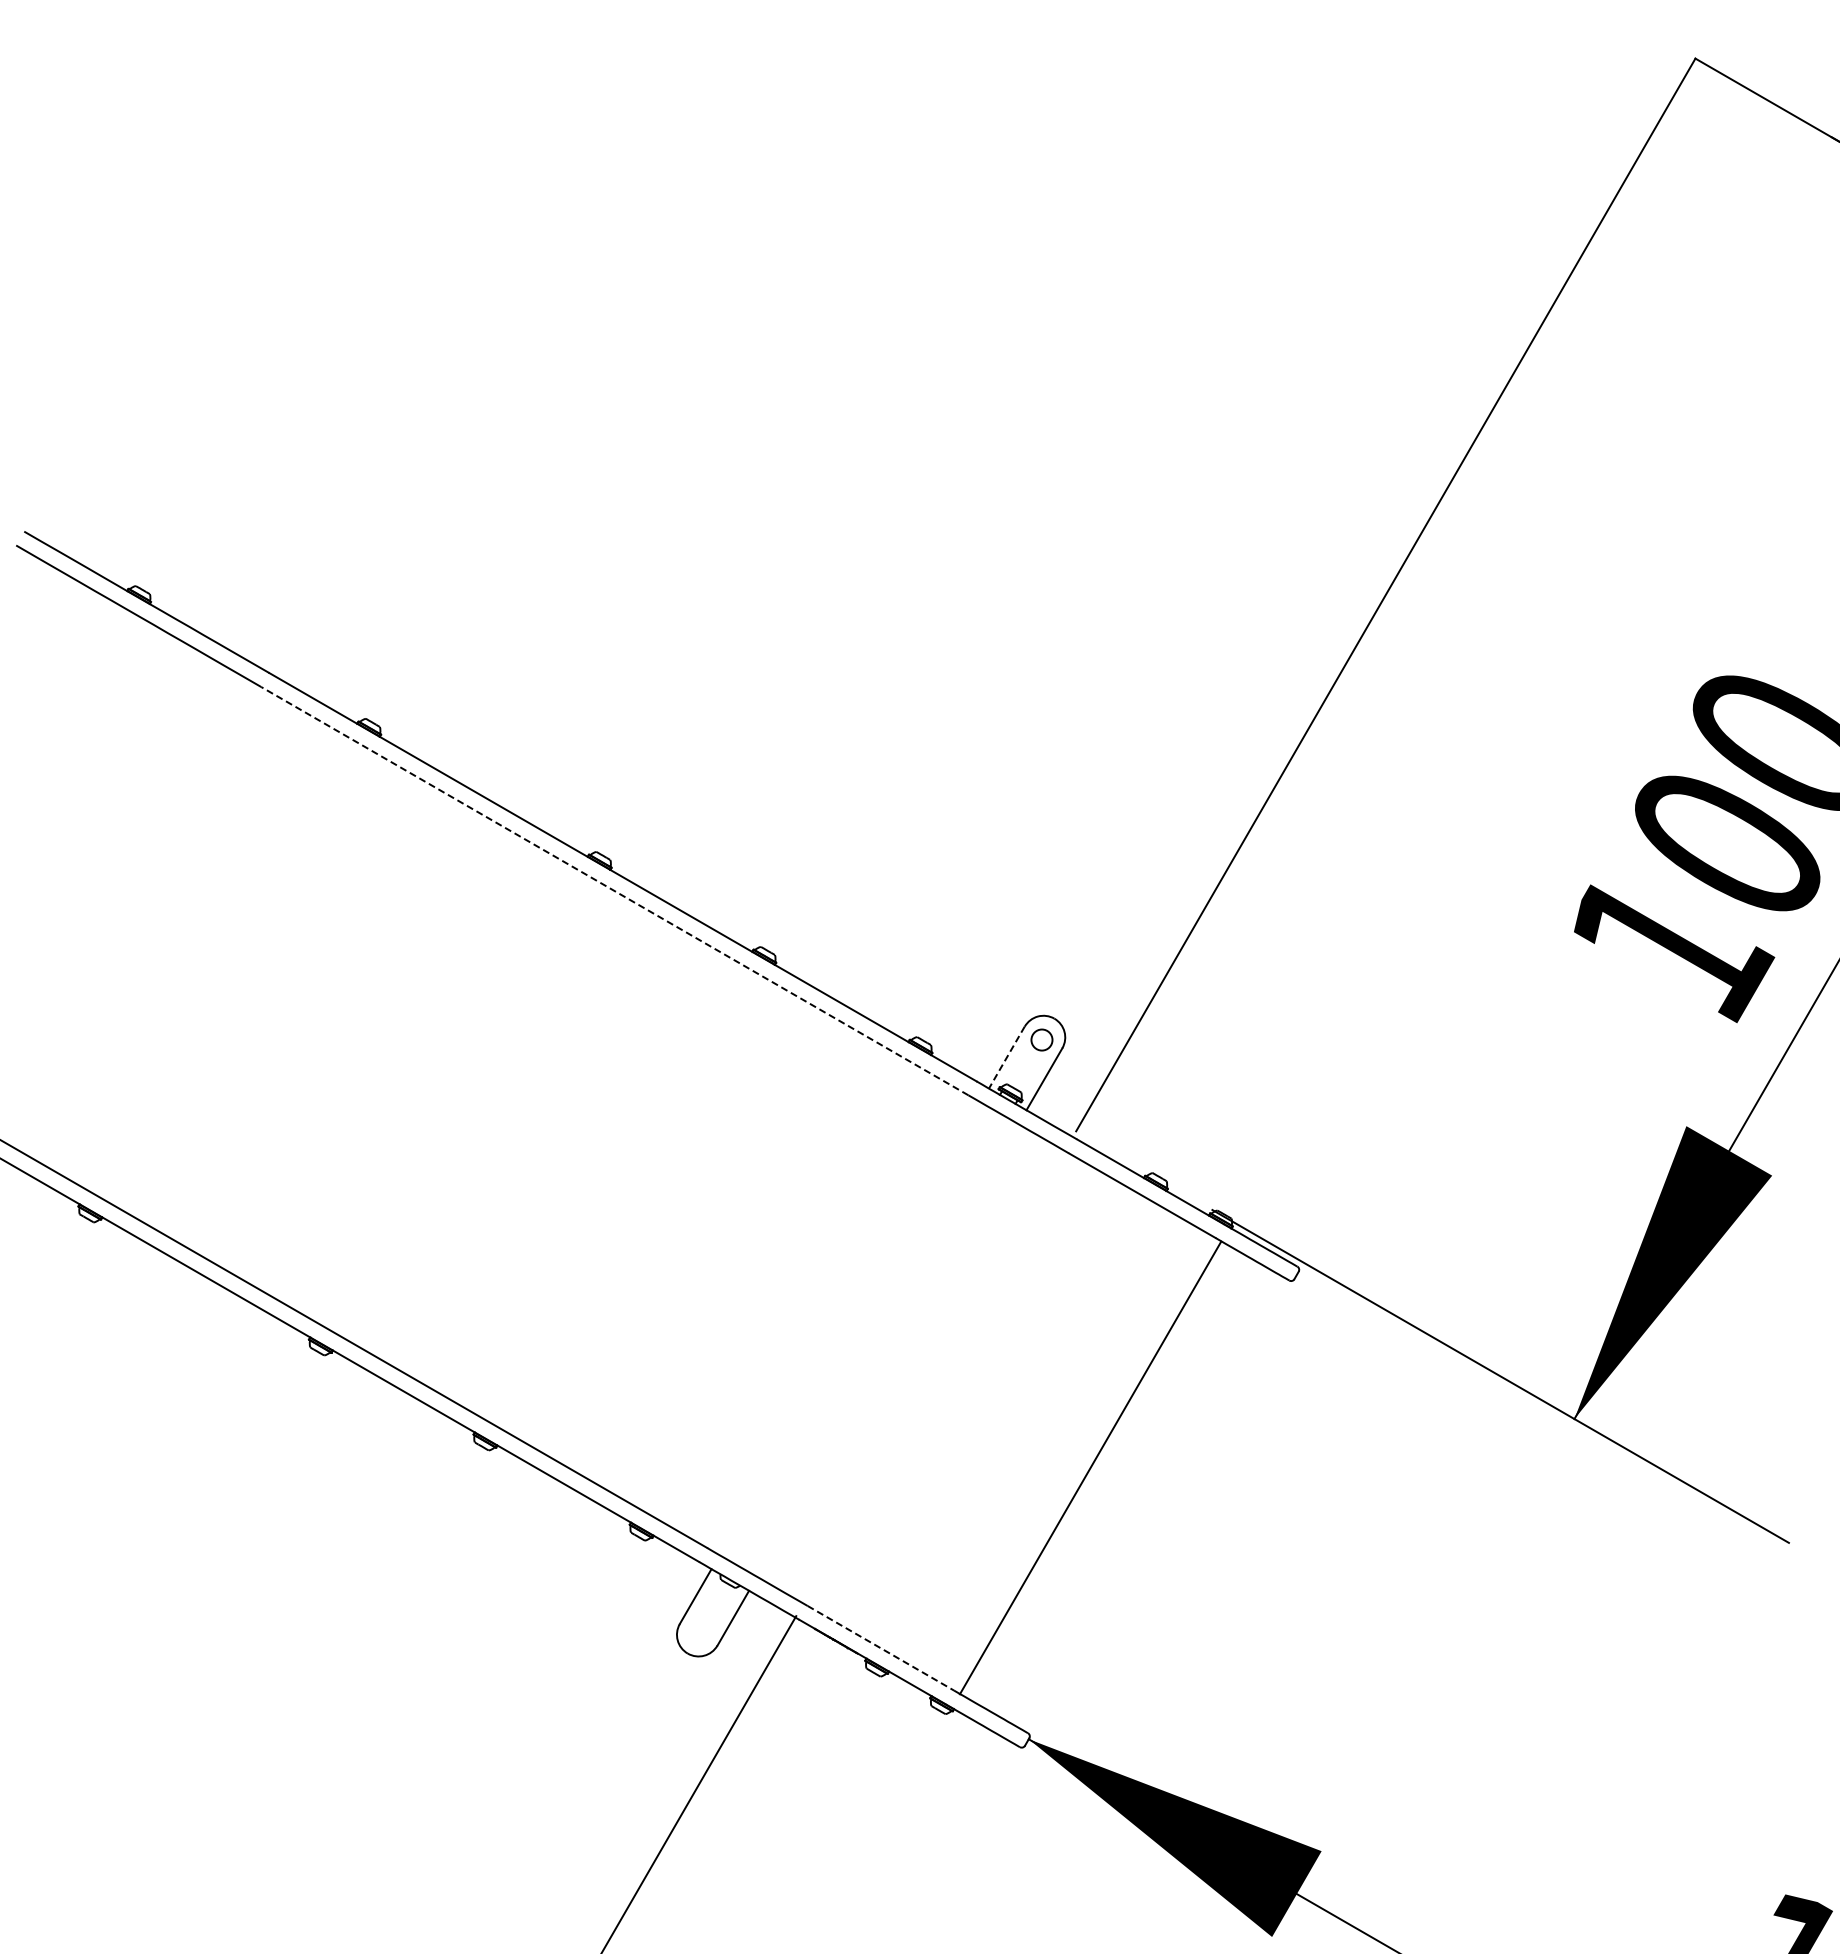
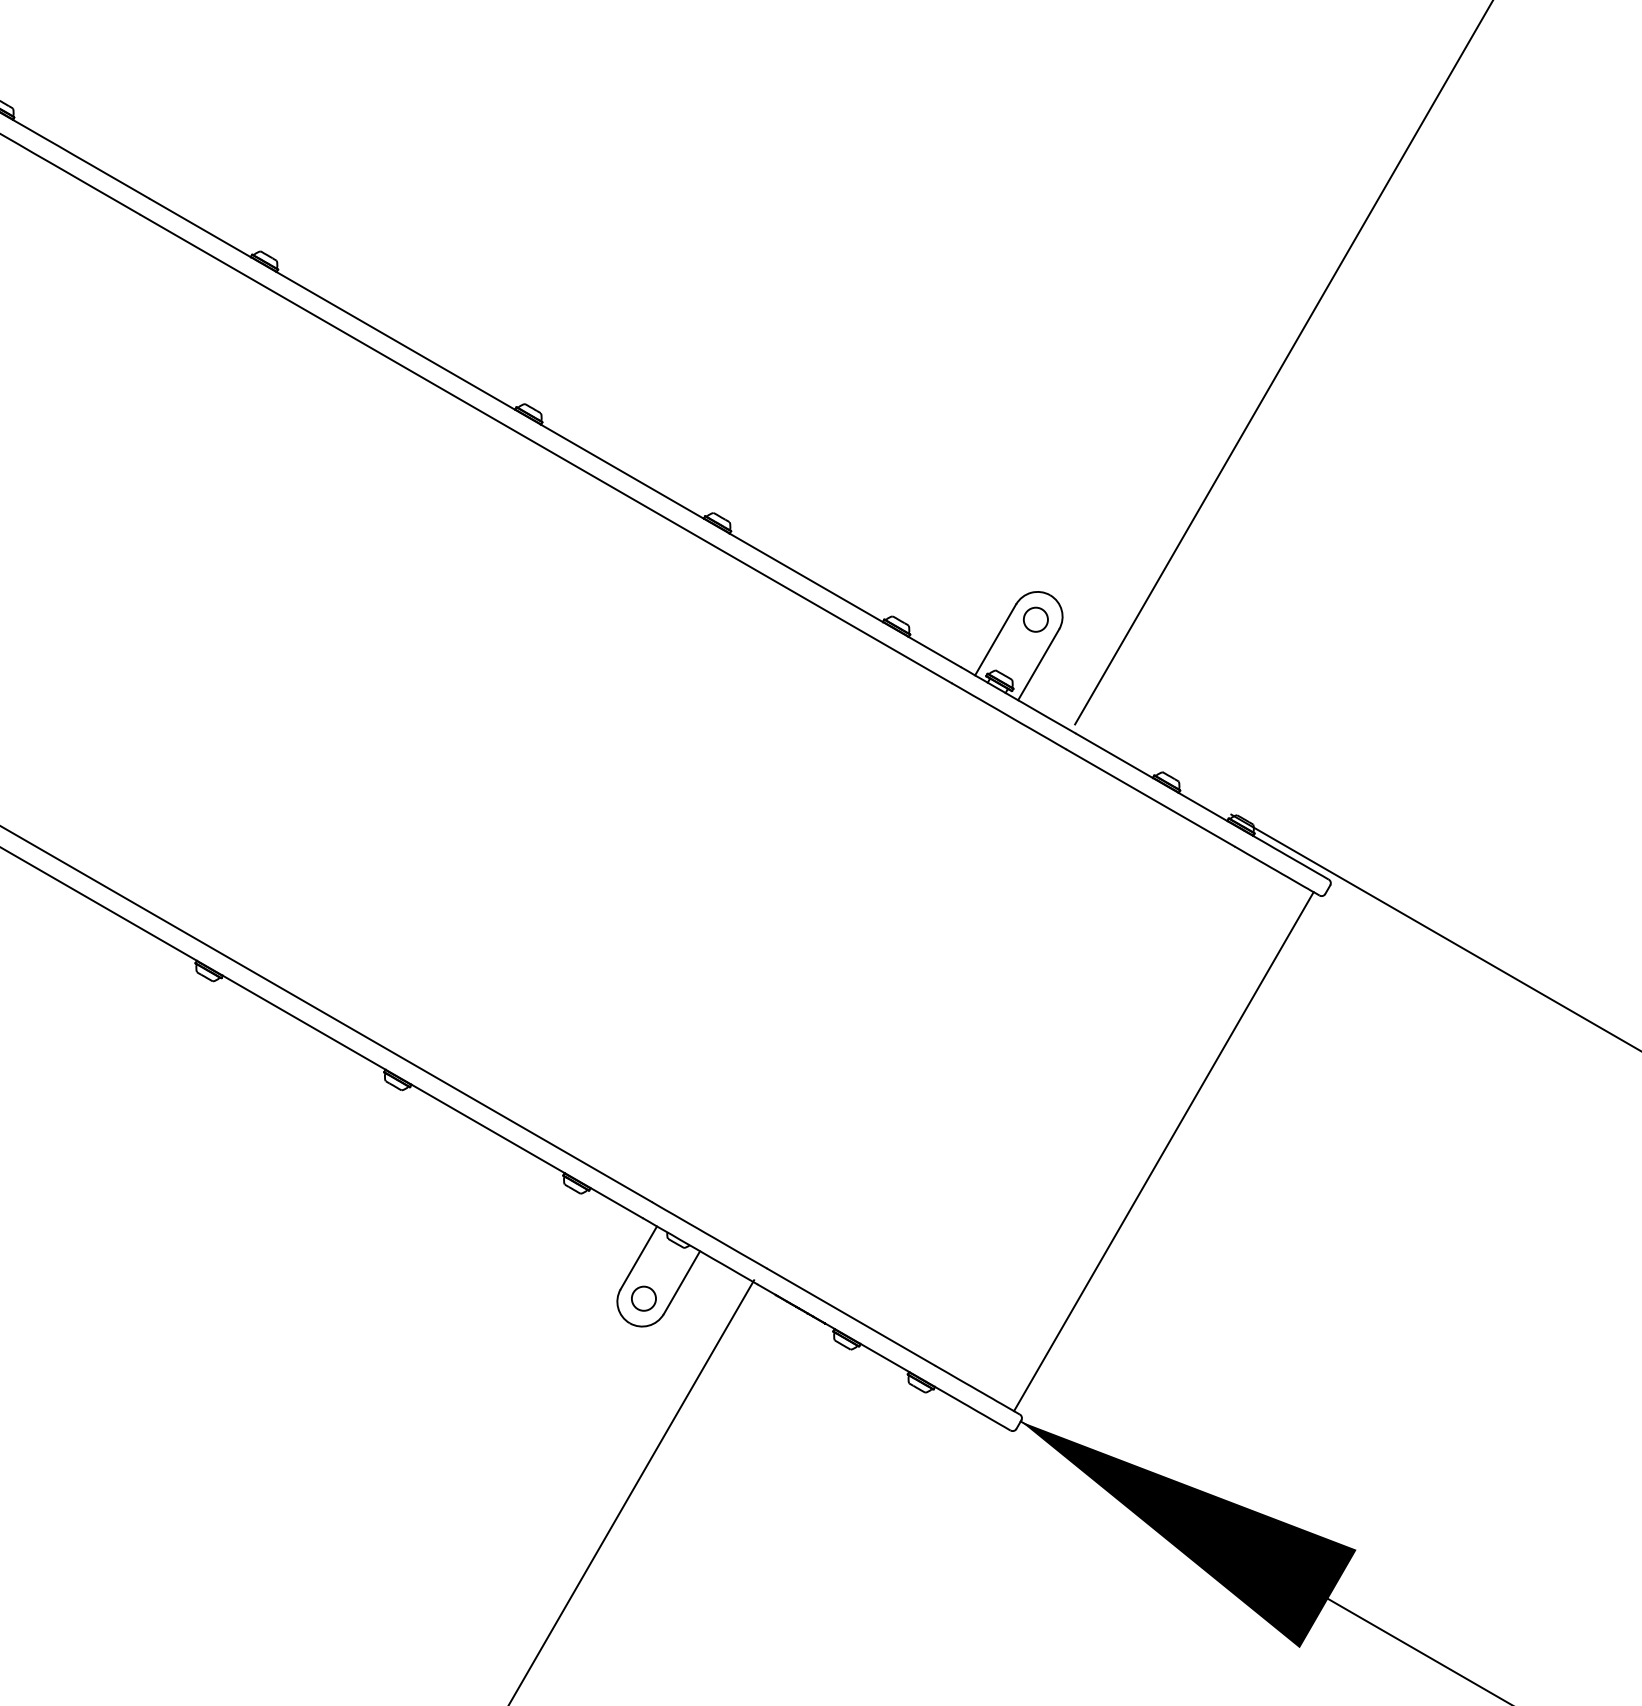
line: (614, 890) -> (545, 448), dashed -> solid
line: (1006, 1057) -> (995, 639), dashed -> solid
line: (1090, 1467) -> (1163, 1151), moved
circle: (699, 1631) -> (643, 1297), added
line: (880, 1648) -> (850, 1317), dashed -> solid

